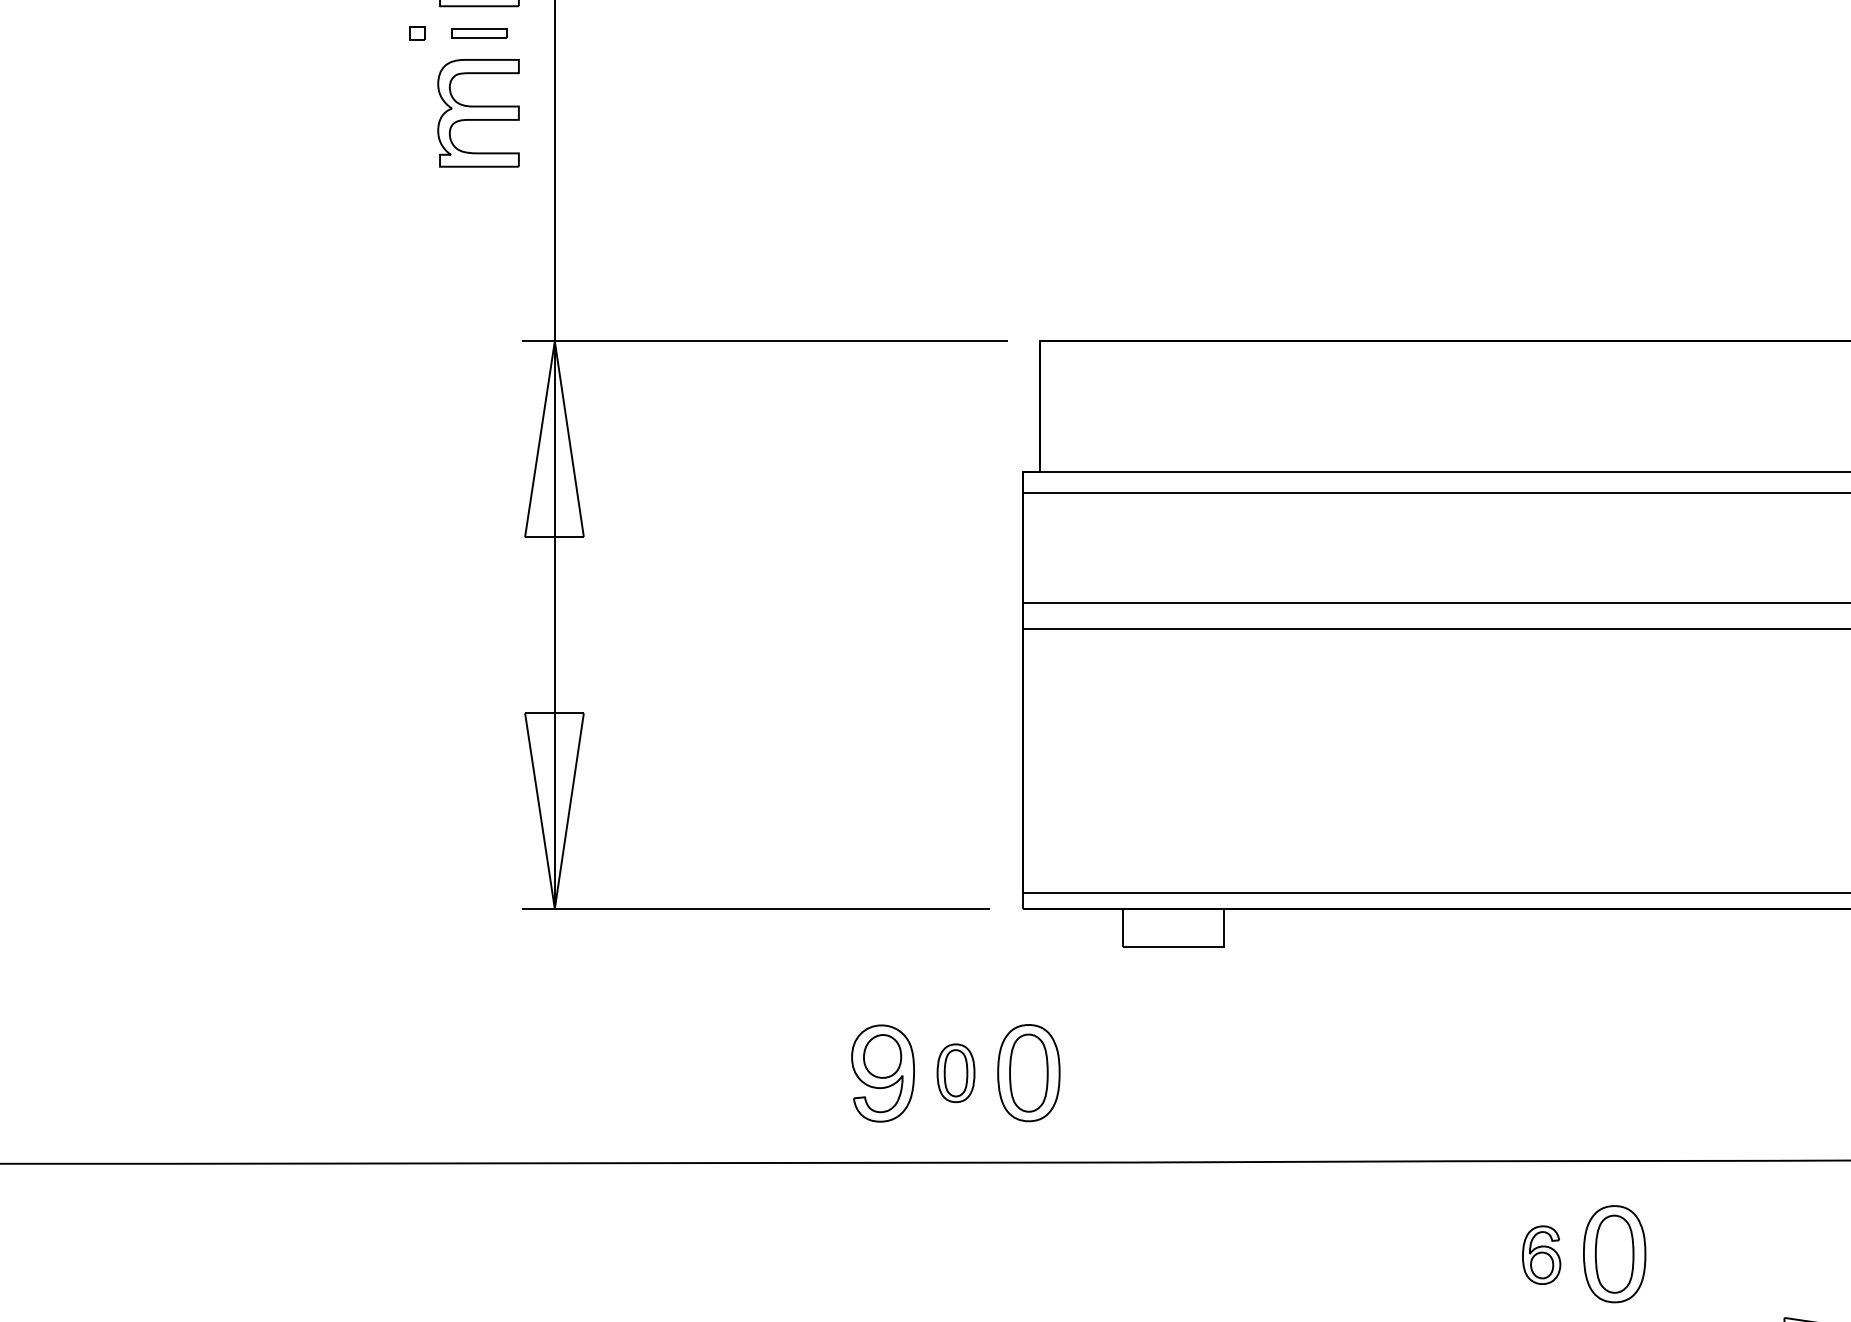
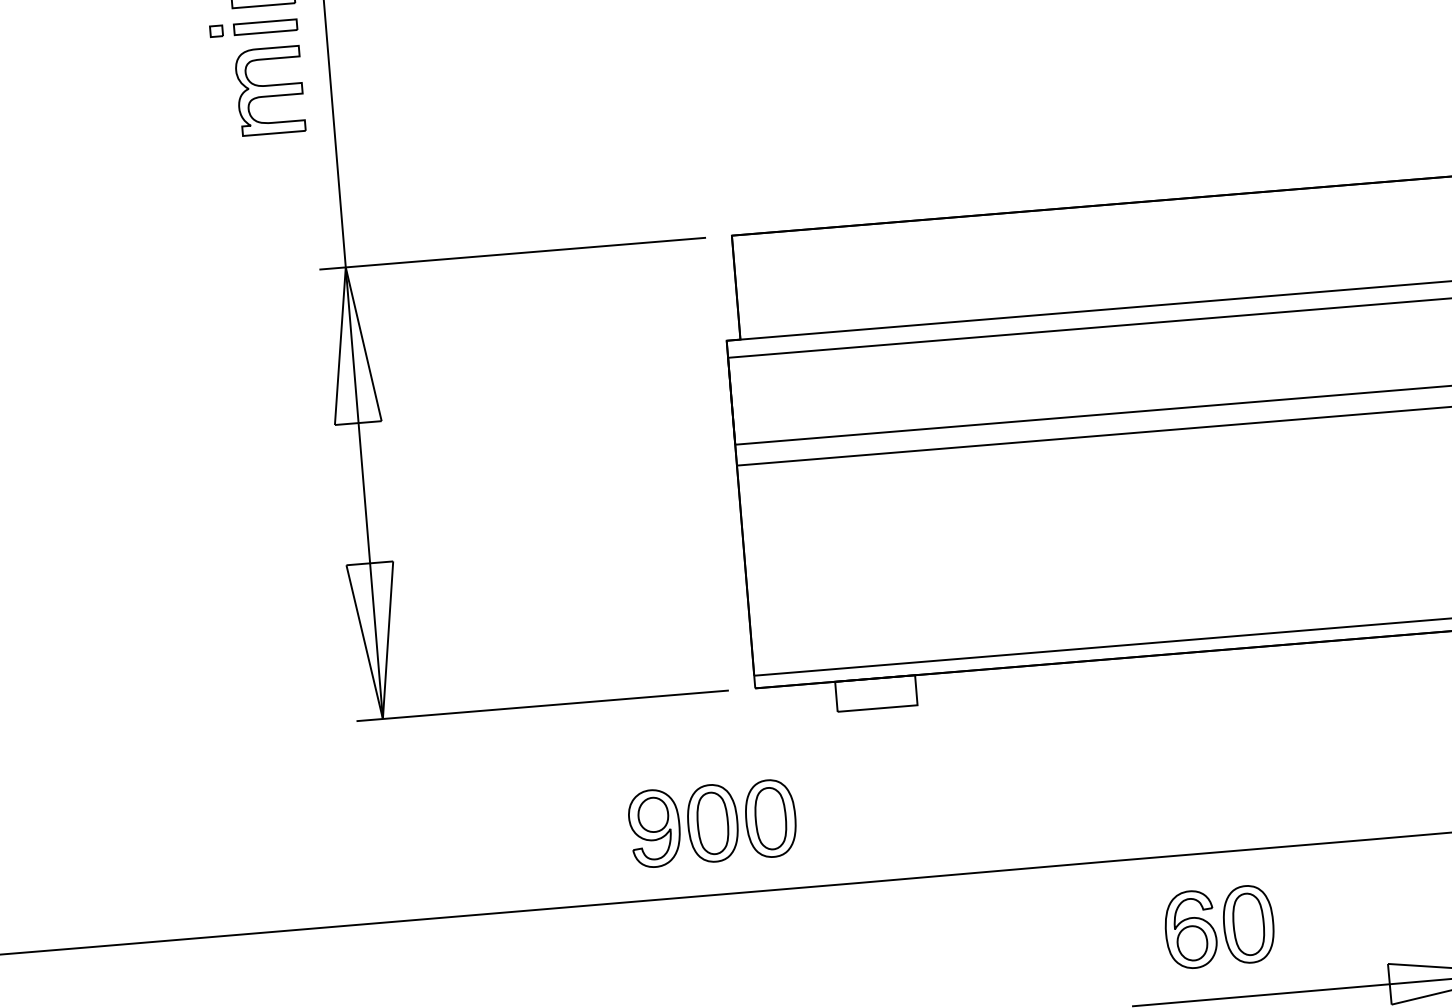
part: (479, 33) -> (265, 27), size x1.43
part: (955, 1073) -> (712, 823), size x1.67
part: (1541, 1255) -> (1190, 930), size x1.67

